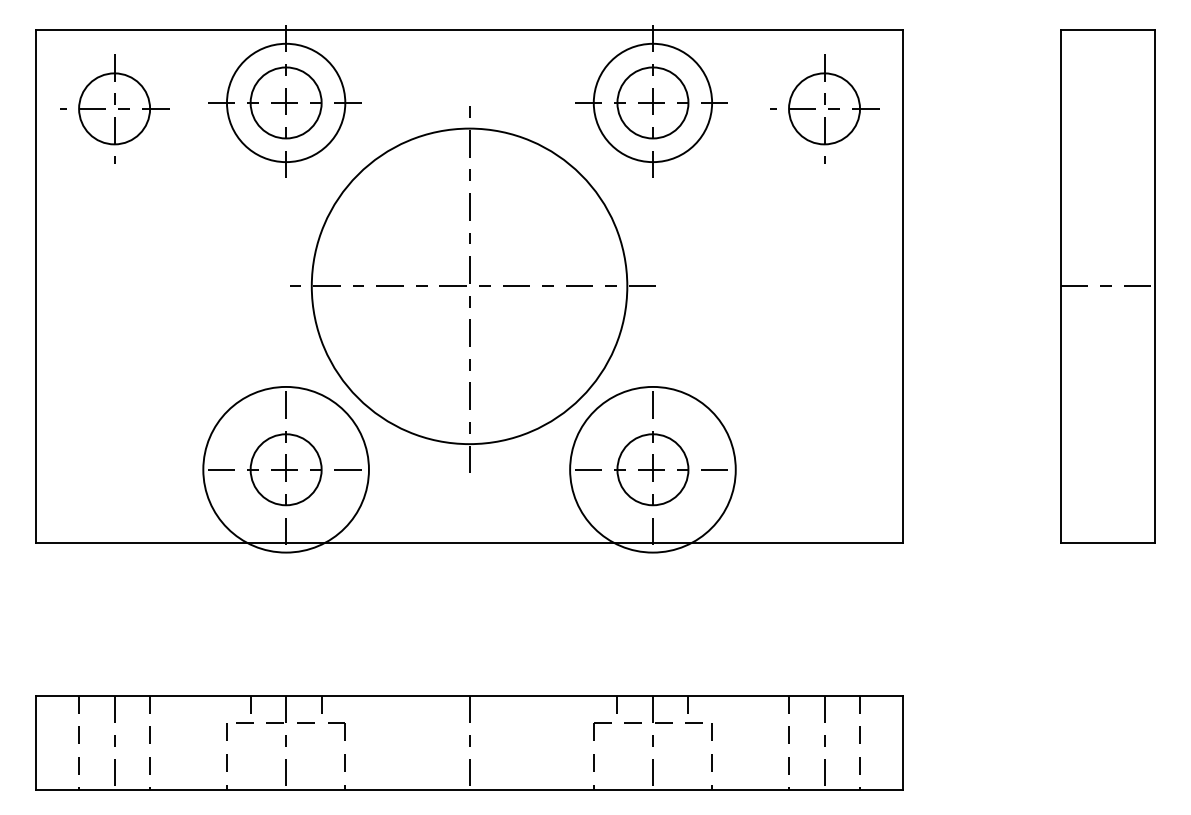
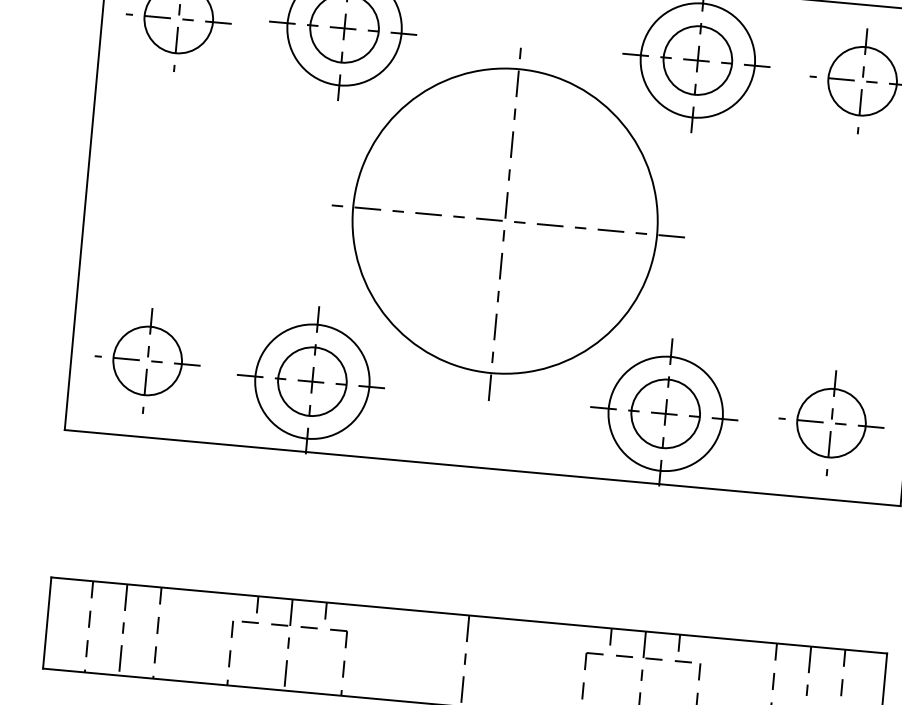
part: (114, 463) -> (147, 360), added
part: (824, 463) -> (831, 422), added
circle: (285, 469) -> (311, 381), size x0.71
circle: (652, 469) -> (665, 413), size x0.71

